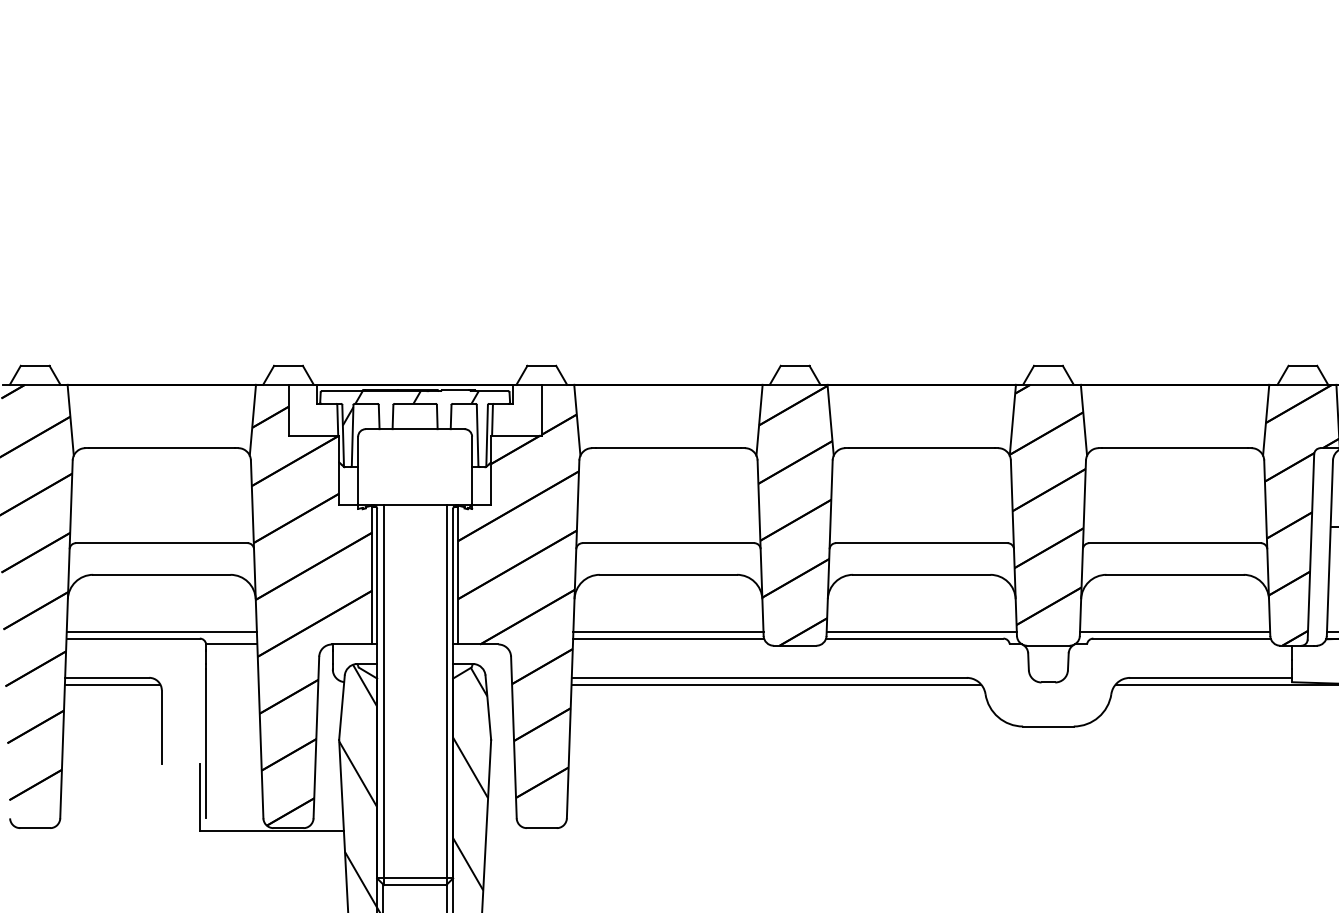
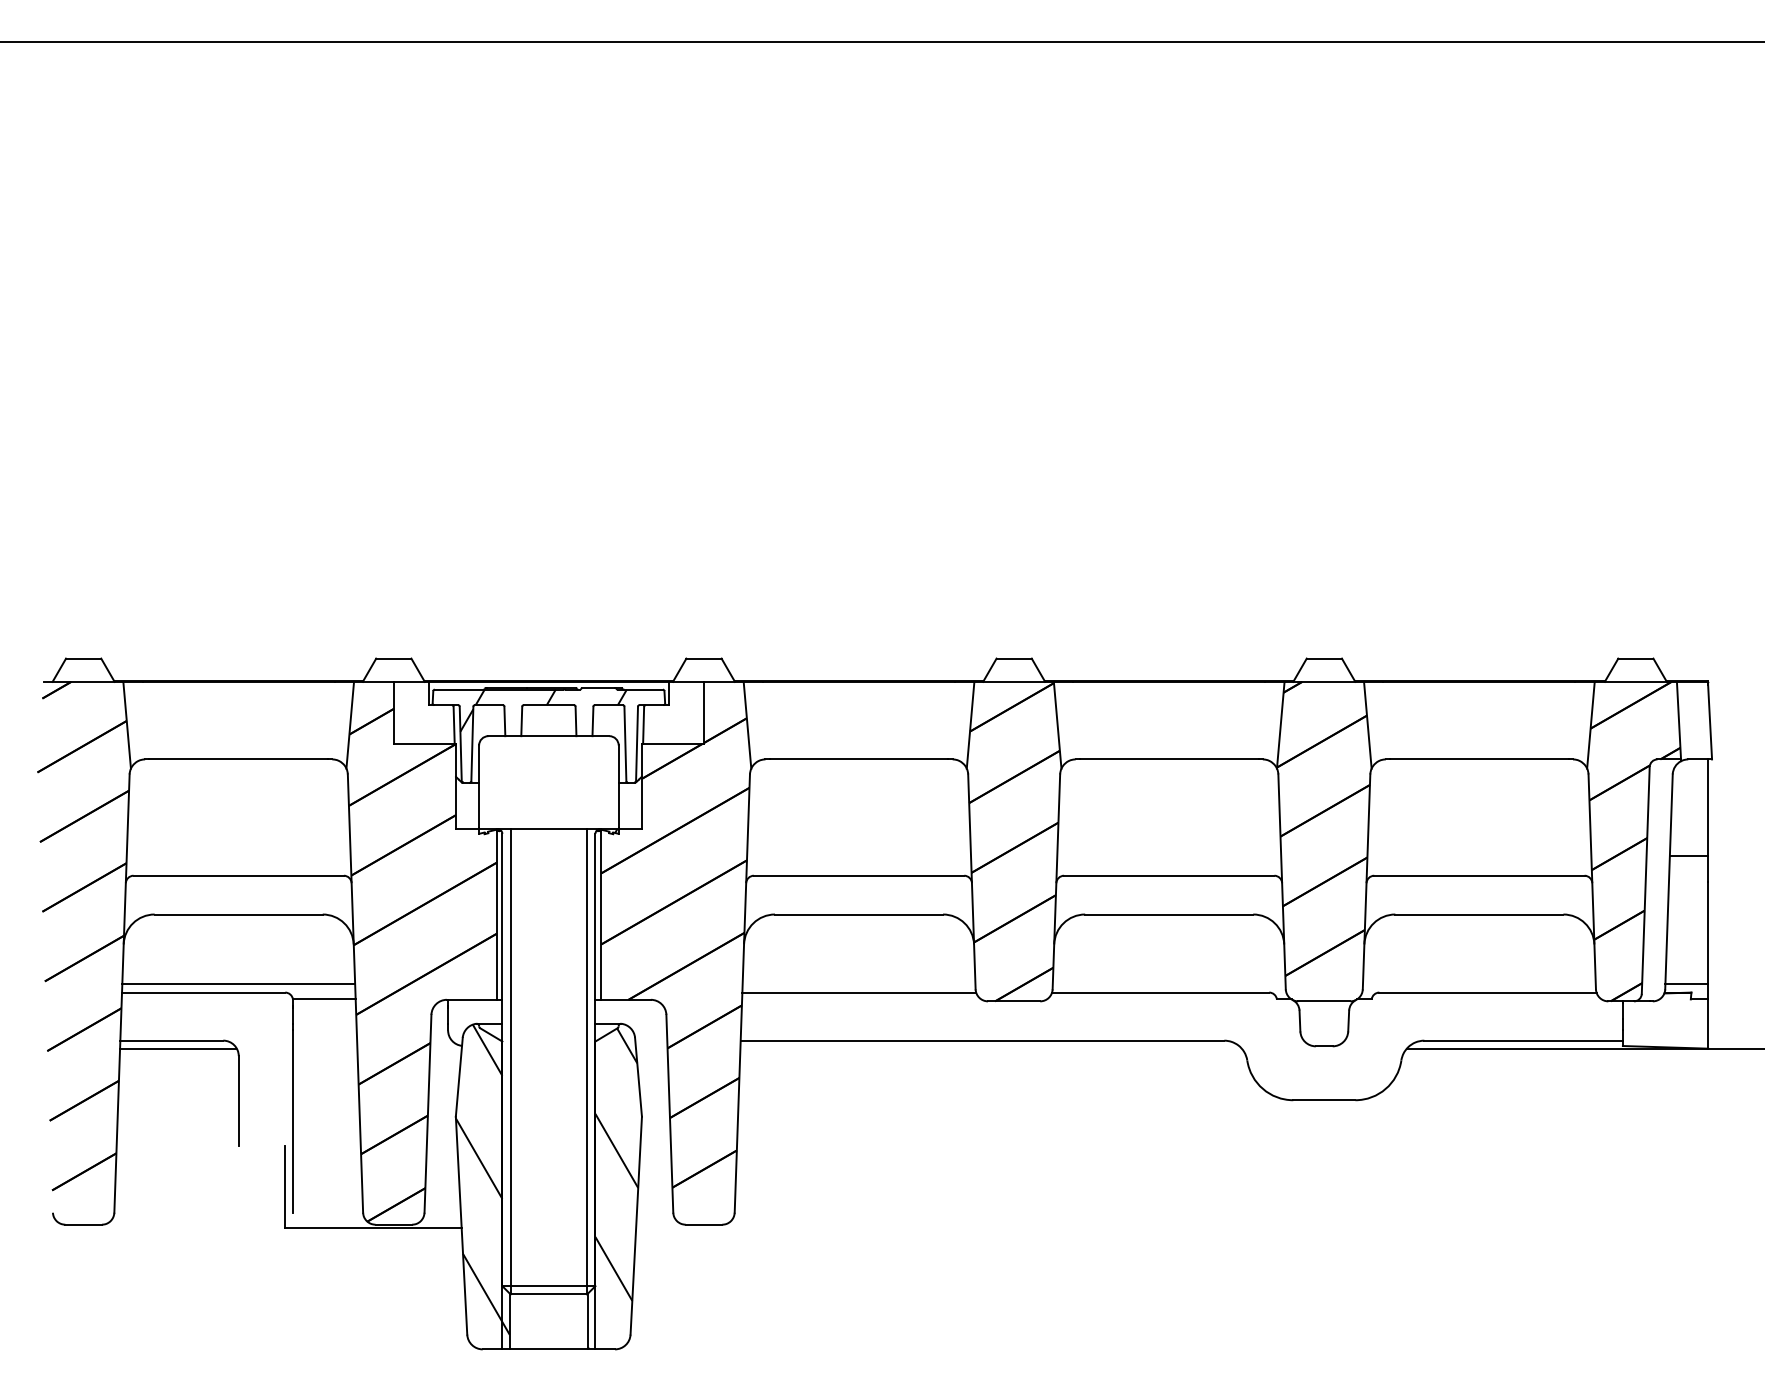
line: (667, 631) -> (858, 983), removed
line: (921, 631) -> (1168, 983), removed
line: (1175, 631) -> (1479, 983), removed
line: (775, 684) -> (990, 1048), removed

